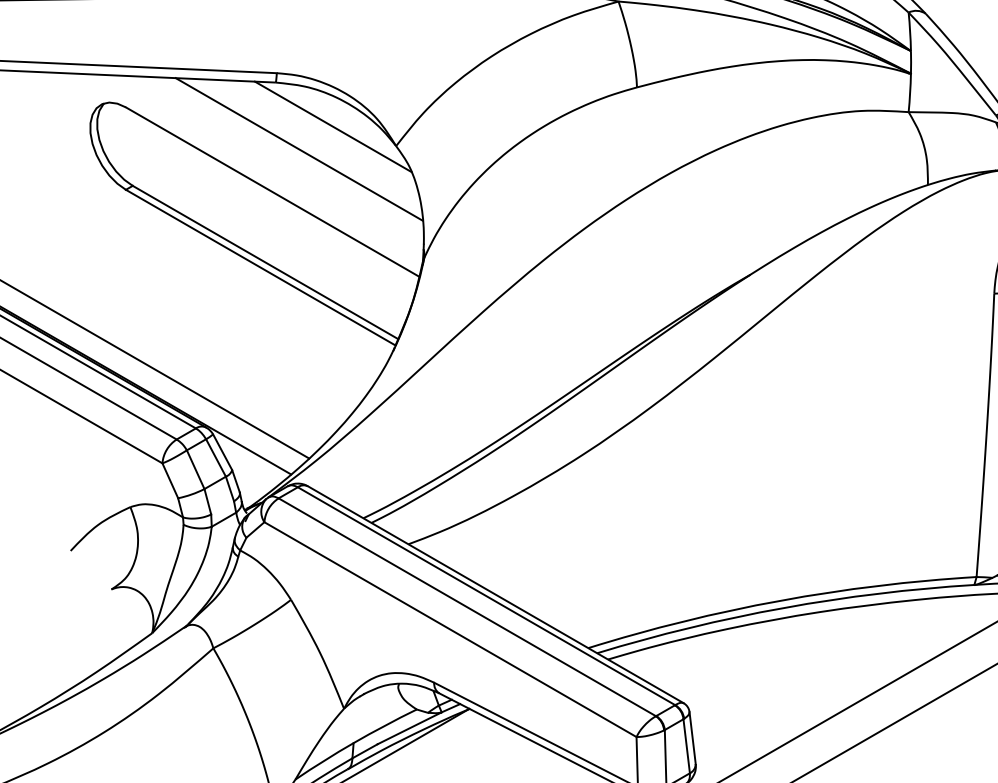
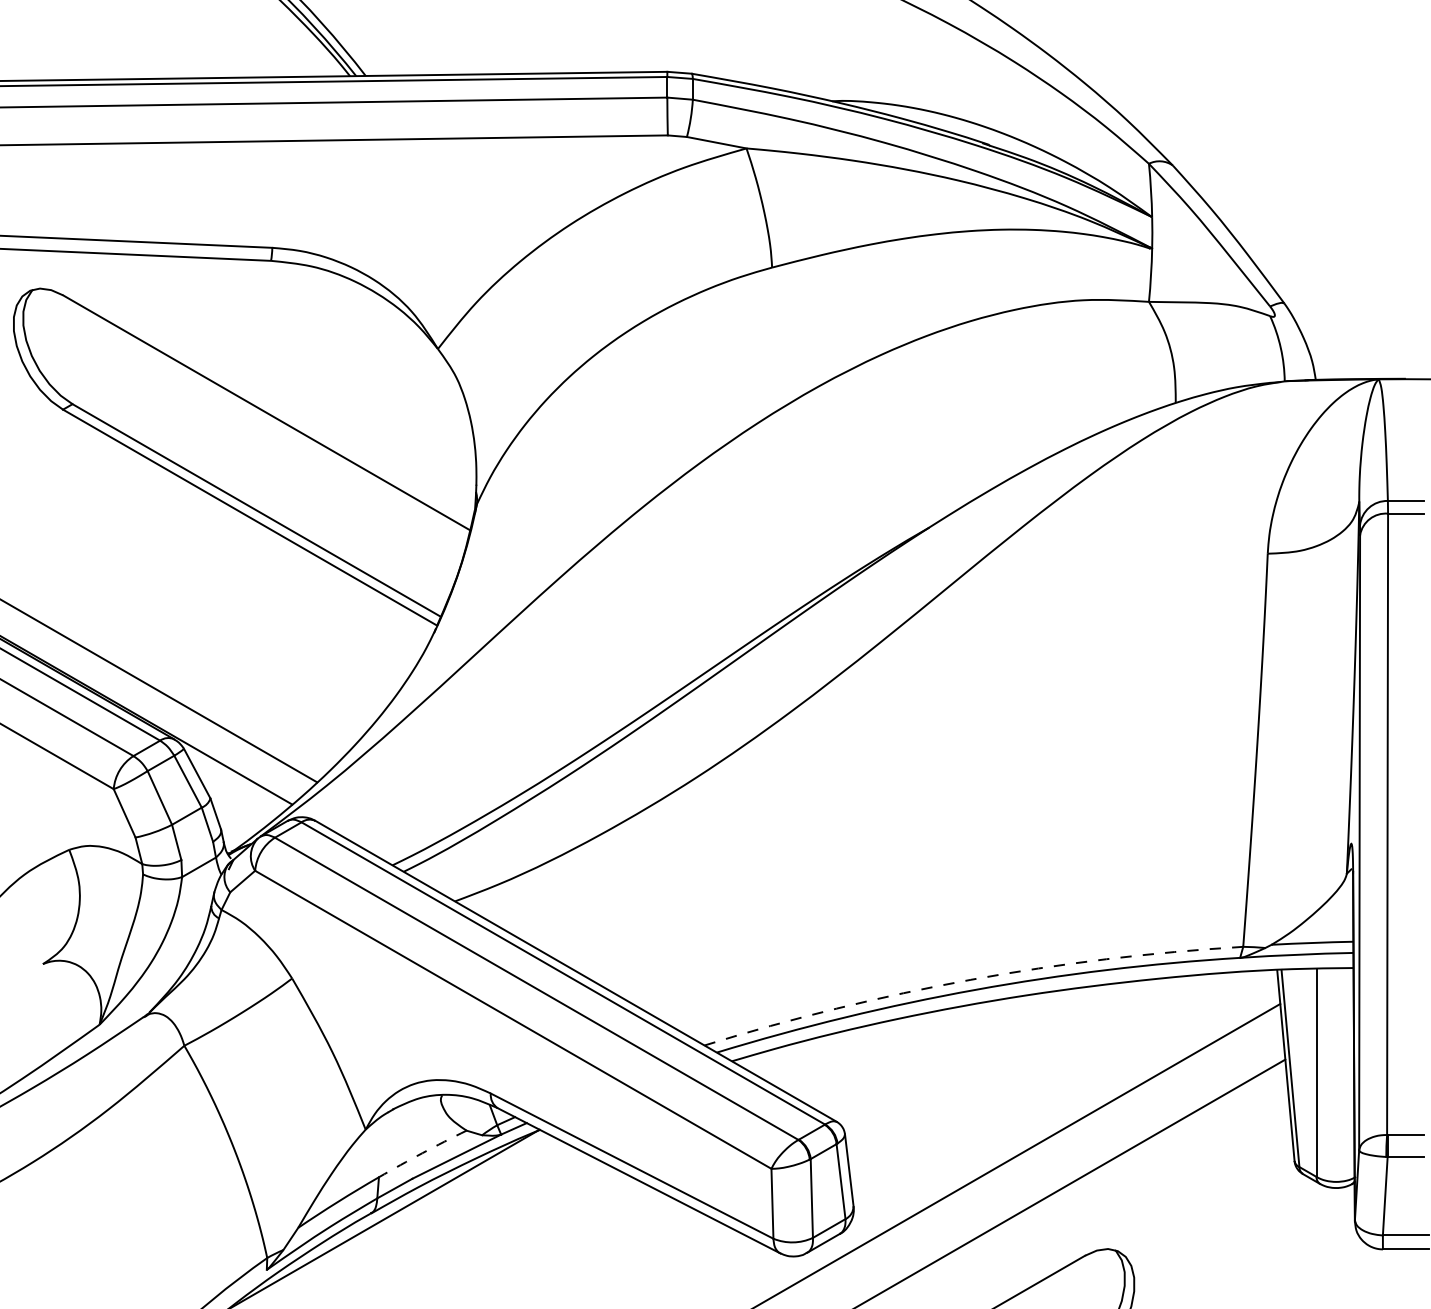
line: (333, 127) -> (350, 322), removed
line: (299, 149) -> (303, 353), removed
arc: (780, 600) -> (970, 979), solid -> dashed
arc: (385, 725) -> (422, 1153), solid -> dashed

